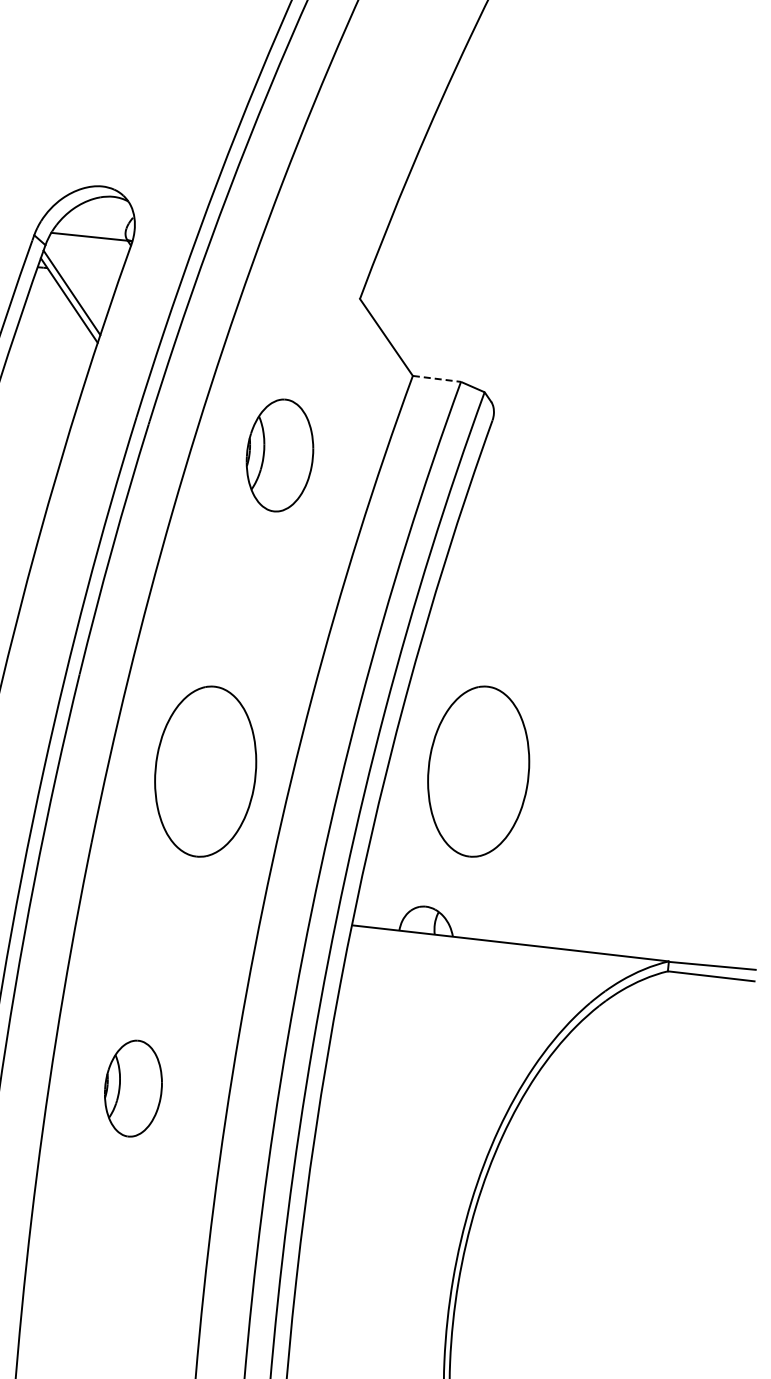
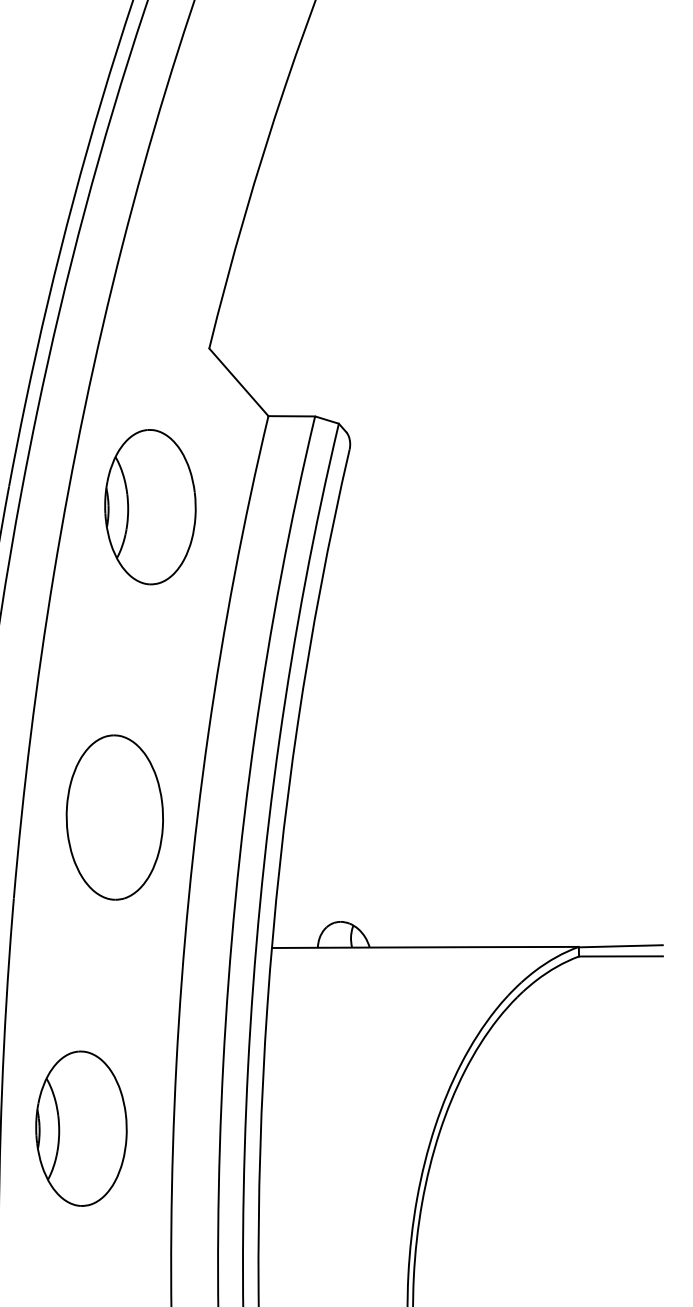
line: (437, 378) -> (292, 415), dashed -> solid
part: (279, 455) -> (149, 507), size x1.43
part: (478, 771) -> (375, 786), removed
part: (133, 1088) -> (81, 1128), size x1.67

